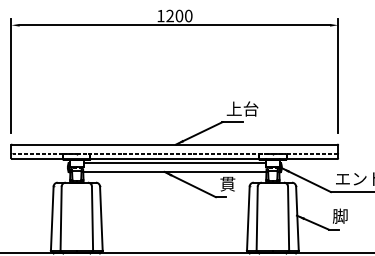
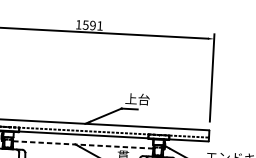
text: (179, 15) -> (93, 25), 1200 -> 1591
line: (174, 162) -> (83, 137), removed
line: (174, 172) -> (82, 145), solid -> dashed

